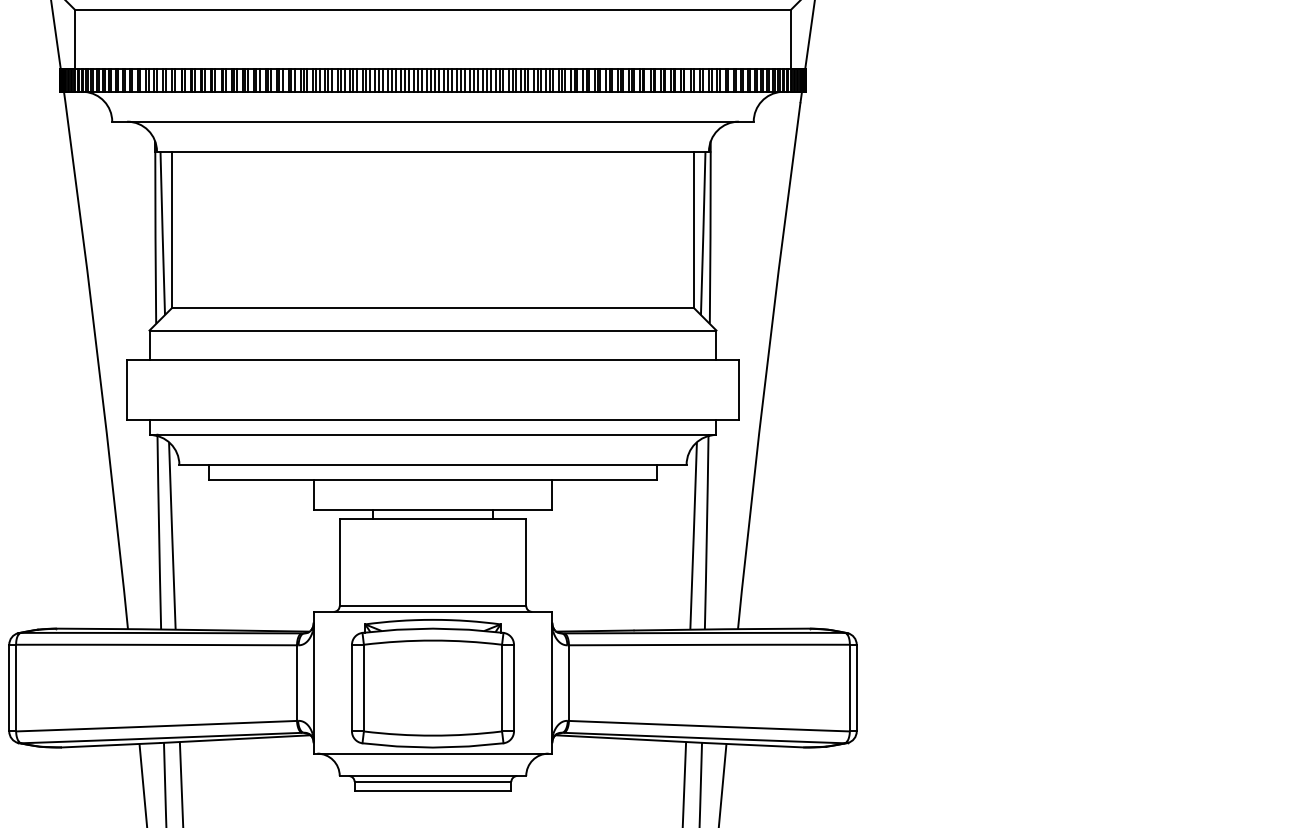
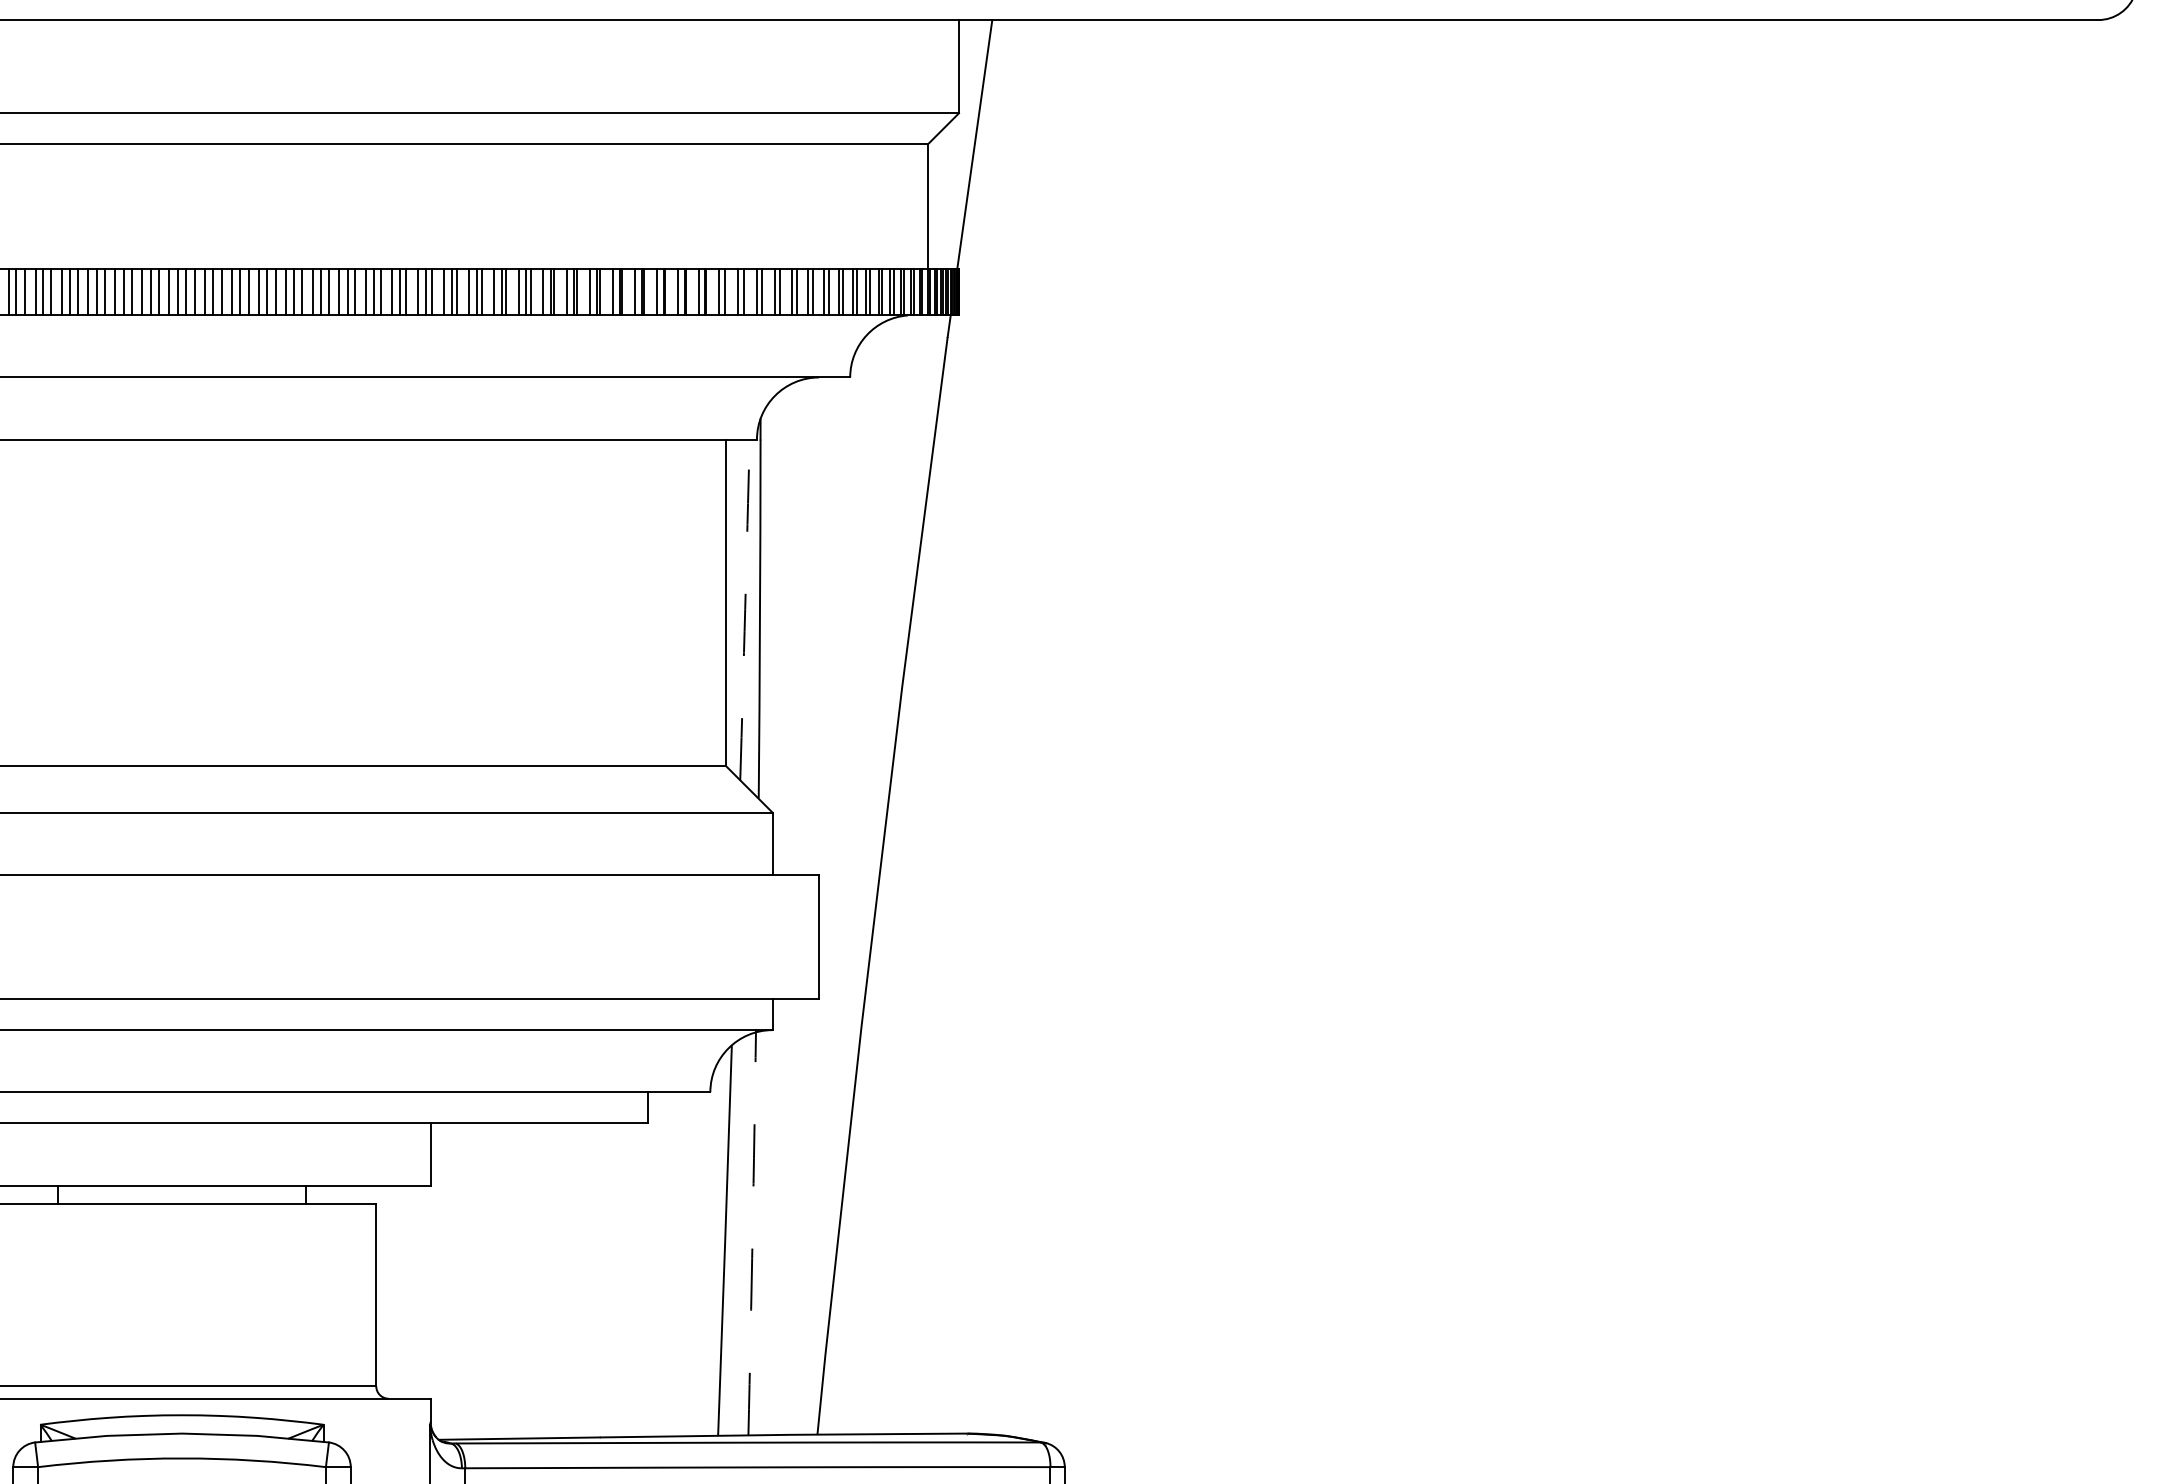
arc: (703, 233) -> (745, 610), solid -> dashed
arc: (706, 532) -> (751, 1233), solid -> dashed

